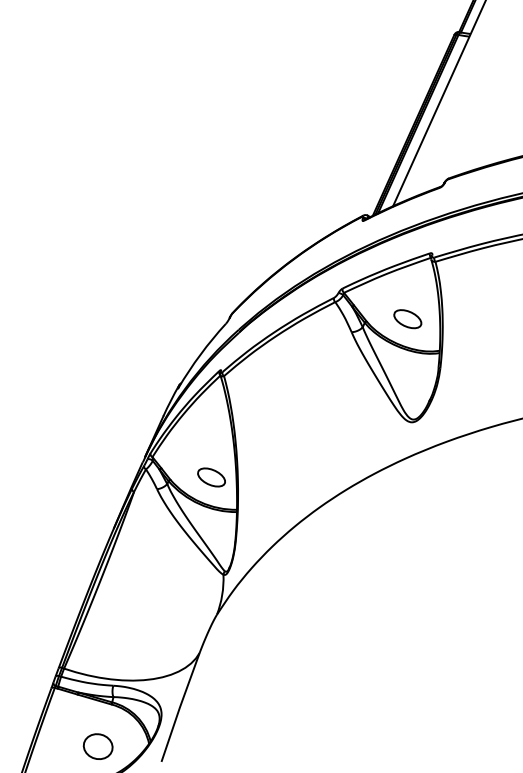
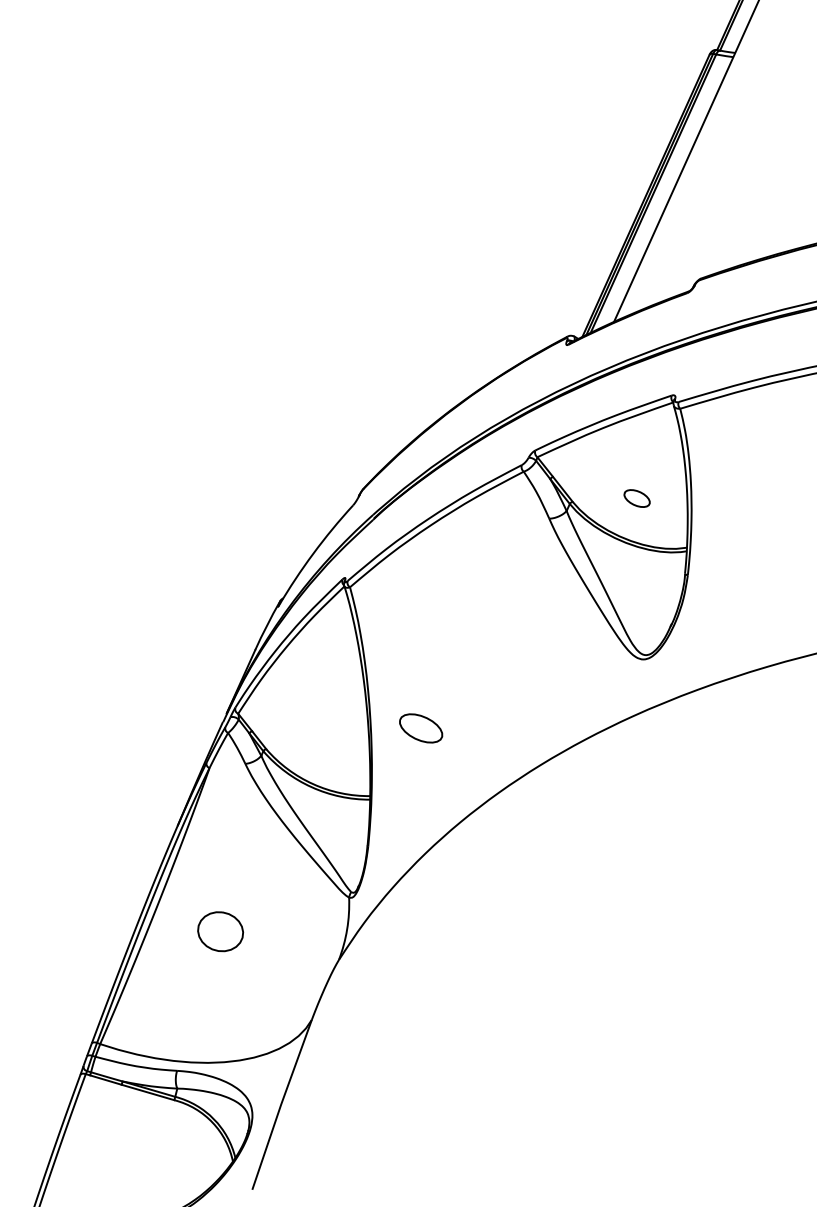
part: (407, 319) -> (636, 498), size x0.6
part: (211, 477) -> (420, 728), moved
part: (97, 746) -> (219, 931), moved

